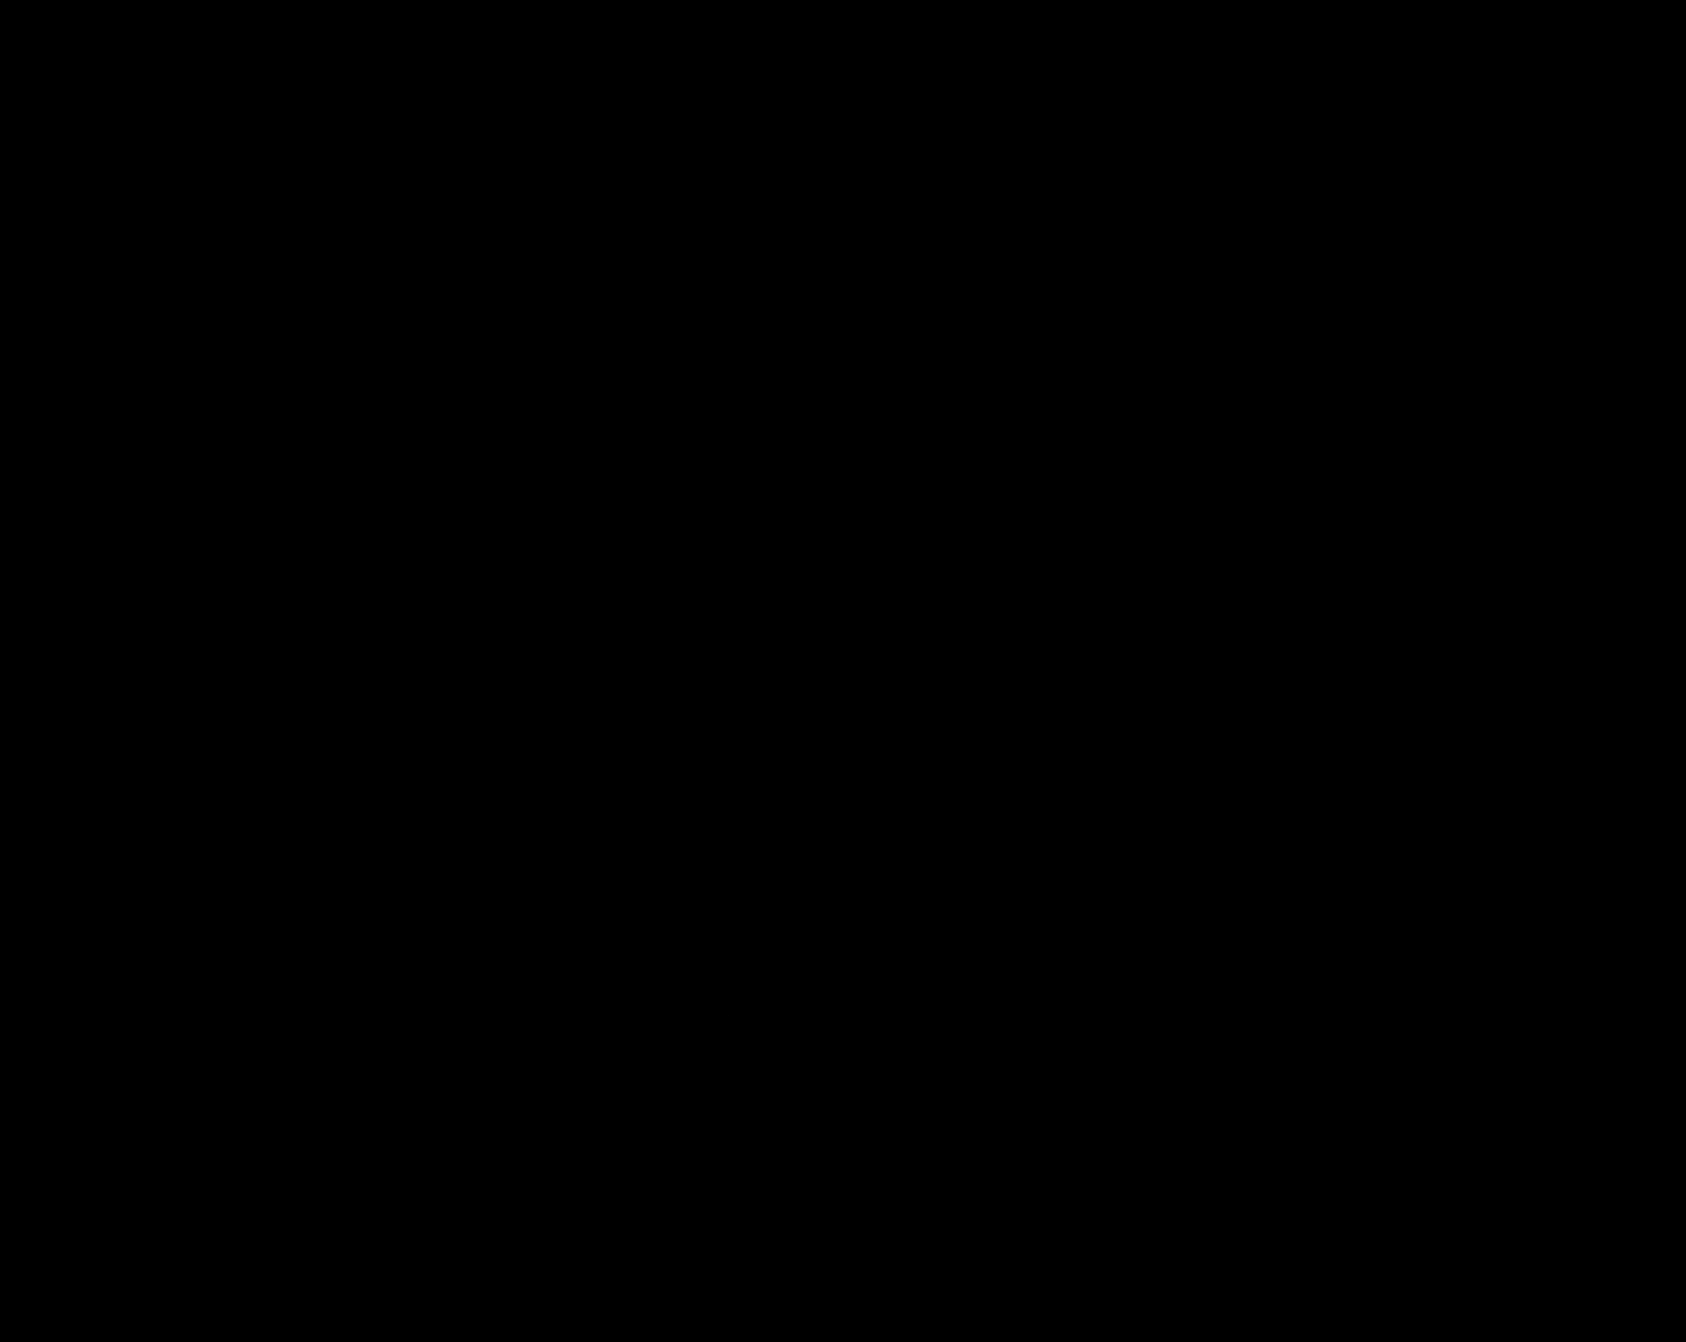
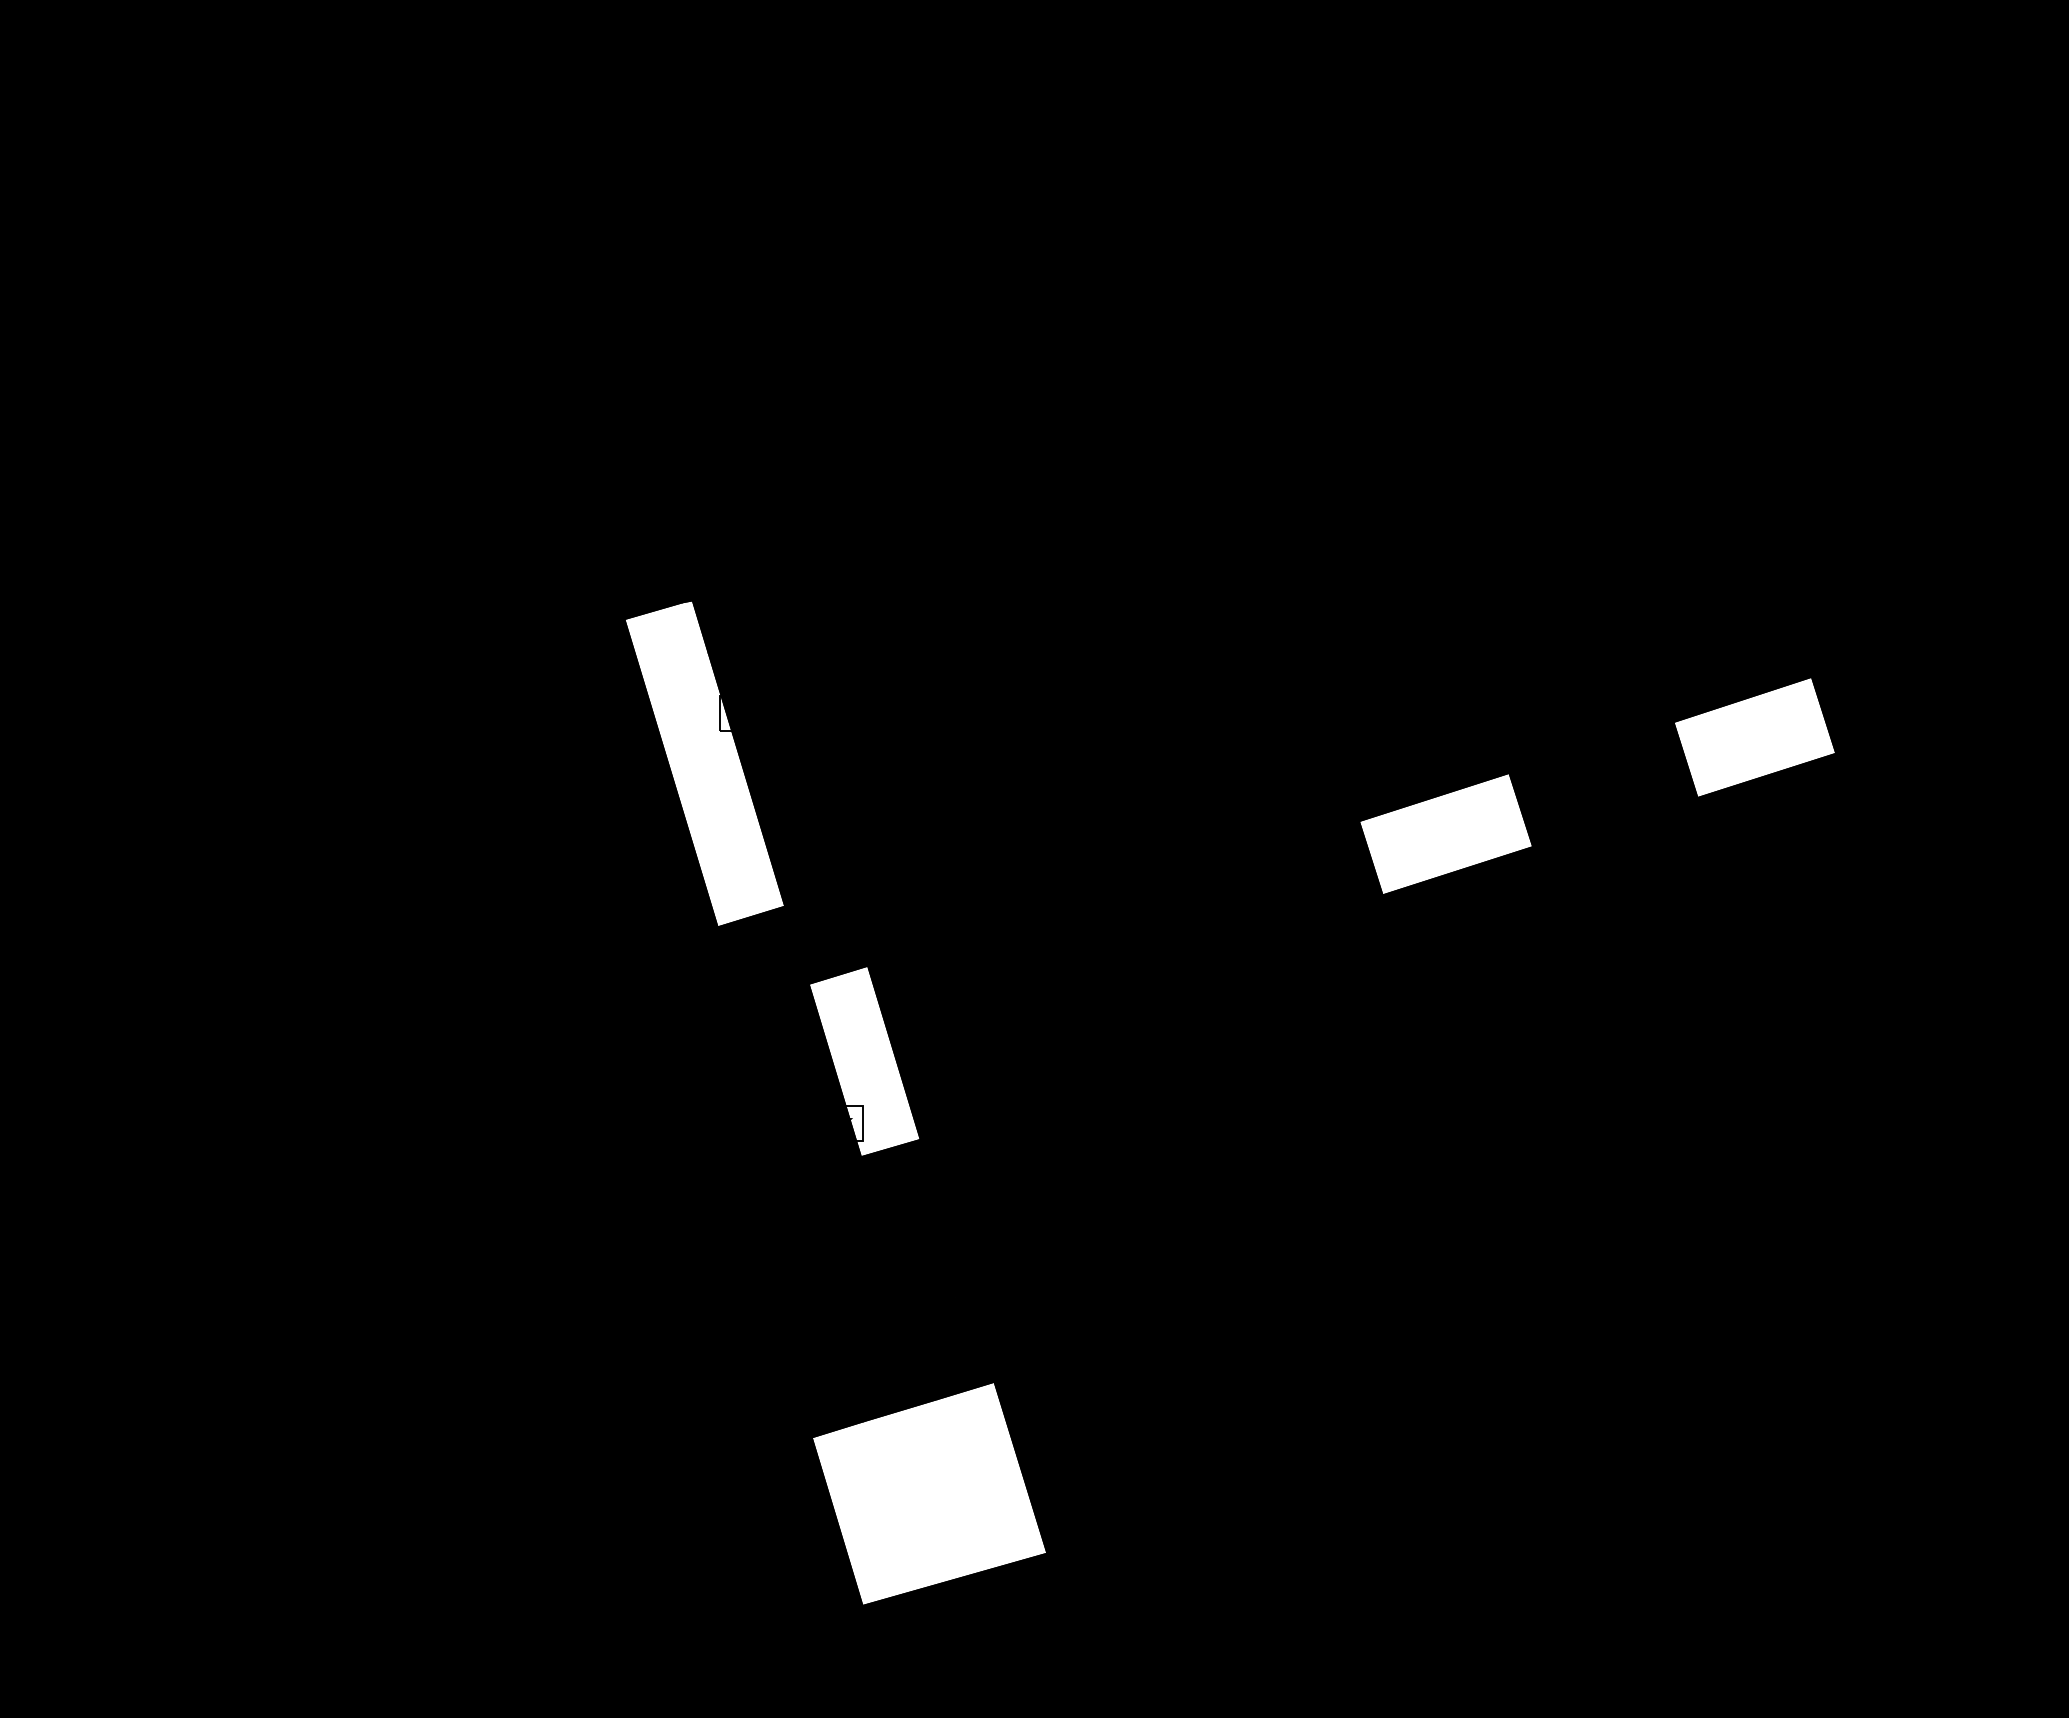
fill: (590, 516) -> (704, 763), removed
fill: (1503, 649) -> (1754, 737), removed
fill: (1221, 686) -> (1445, 833), removed
fill: (684, 798) -> (864, 1061), removed
fill: (677, 1181) -> (929, 1493), removed

